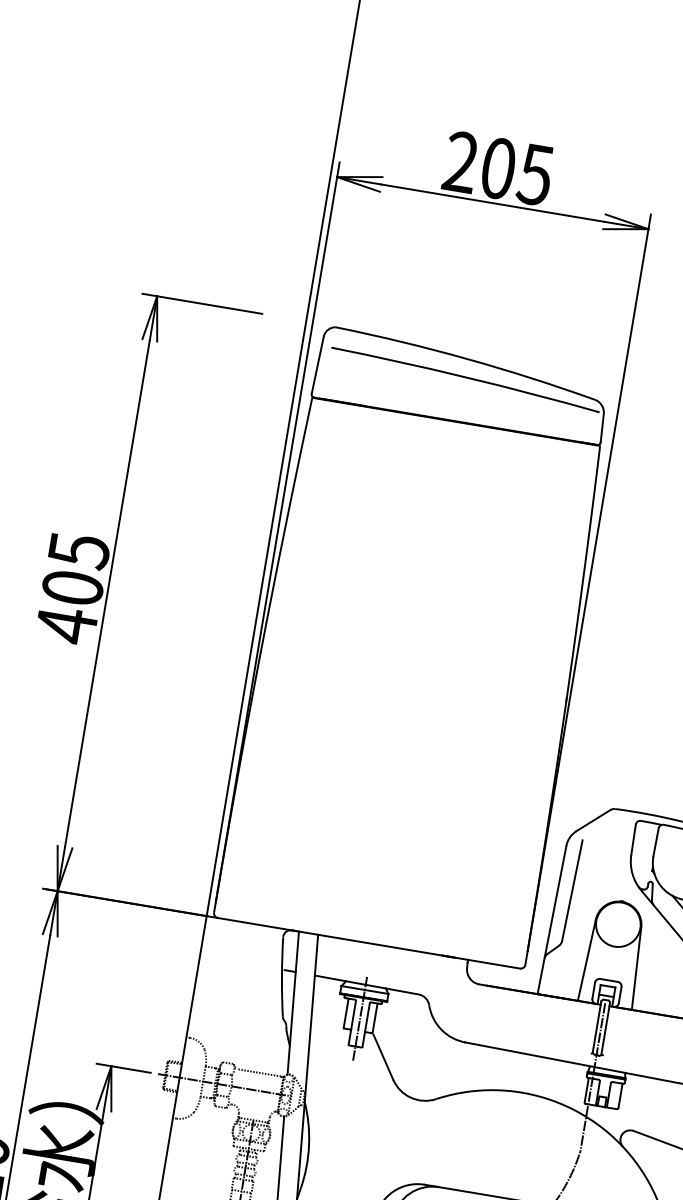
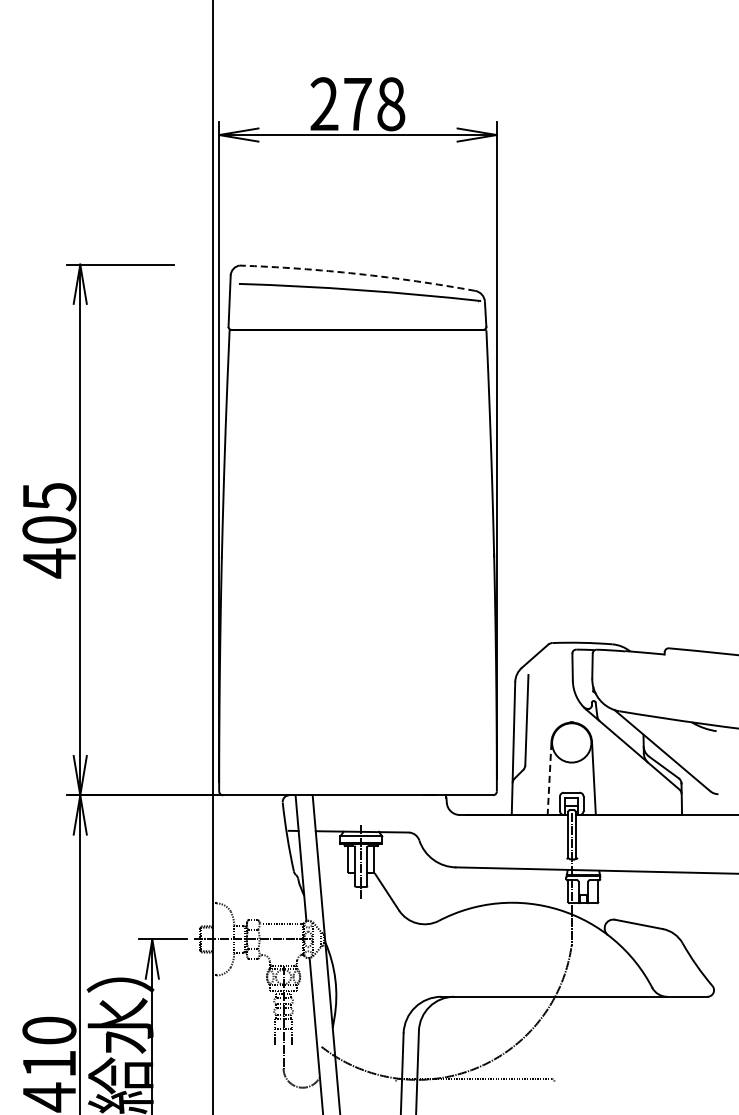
text: (517, 172) -> (374, 104), 205 -> 278
arc: (466, 358) -> (357, 273), solid -> dashed
line: (586, 961) -> (549, 779), solid -> dashed

